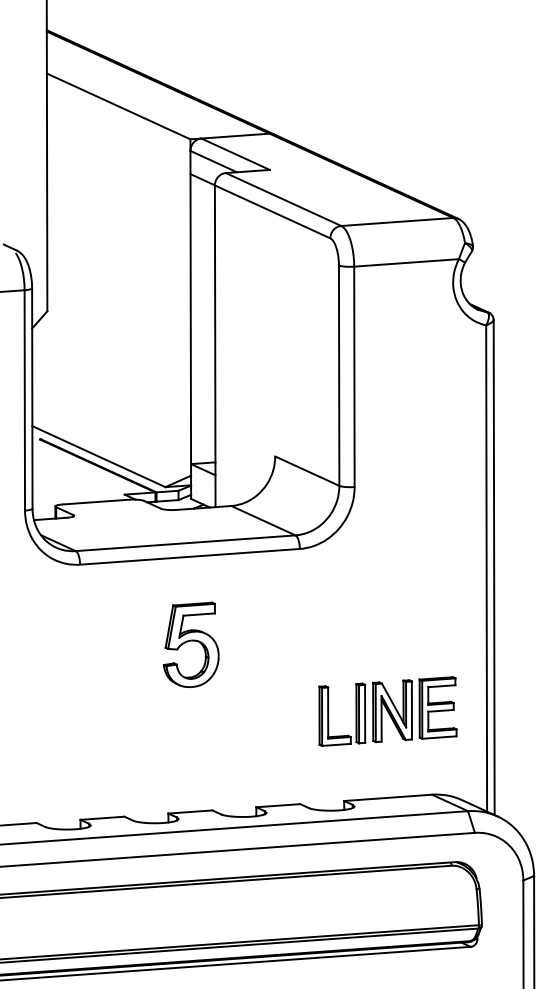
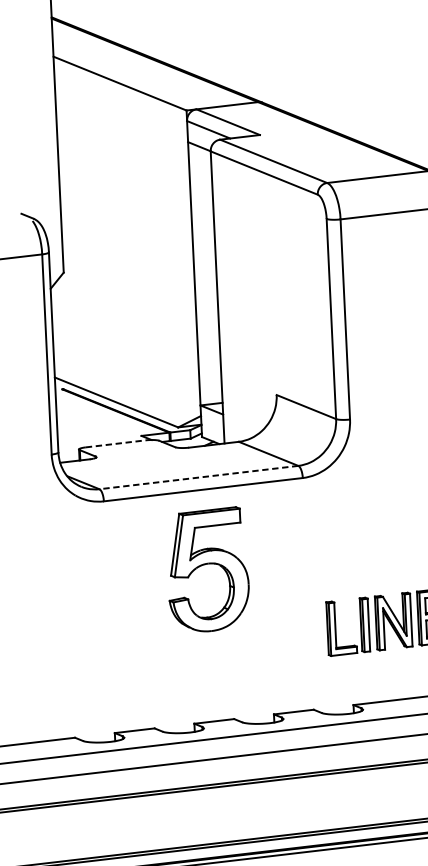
line: (96, 502) -> (116, 444), solid -> dashed
line: (185, 543) -> (198, 477), solid -> dashed
part: (191, 644) -> (208, 569), size x1.6

